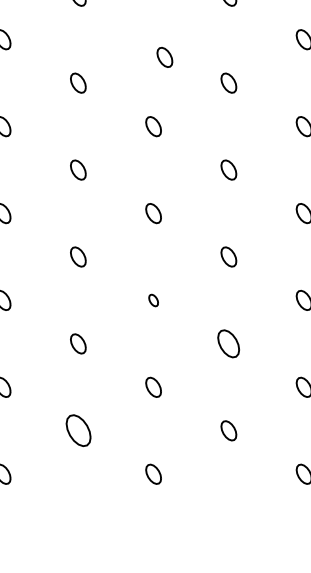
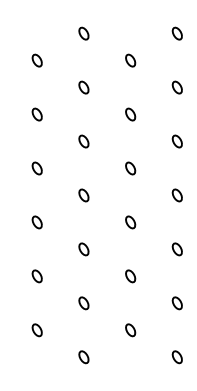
part: (164, 57) -> (83, 87), moved
part: (152, 300) -> (83, 249), size x1.67
part: (228, 344) -> (130, 276), size x0.71
part: (77, 431) -> (36, 330), size x0.62

